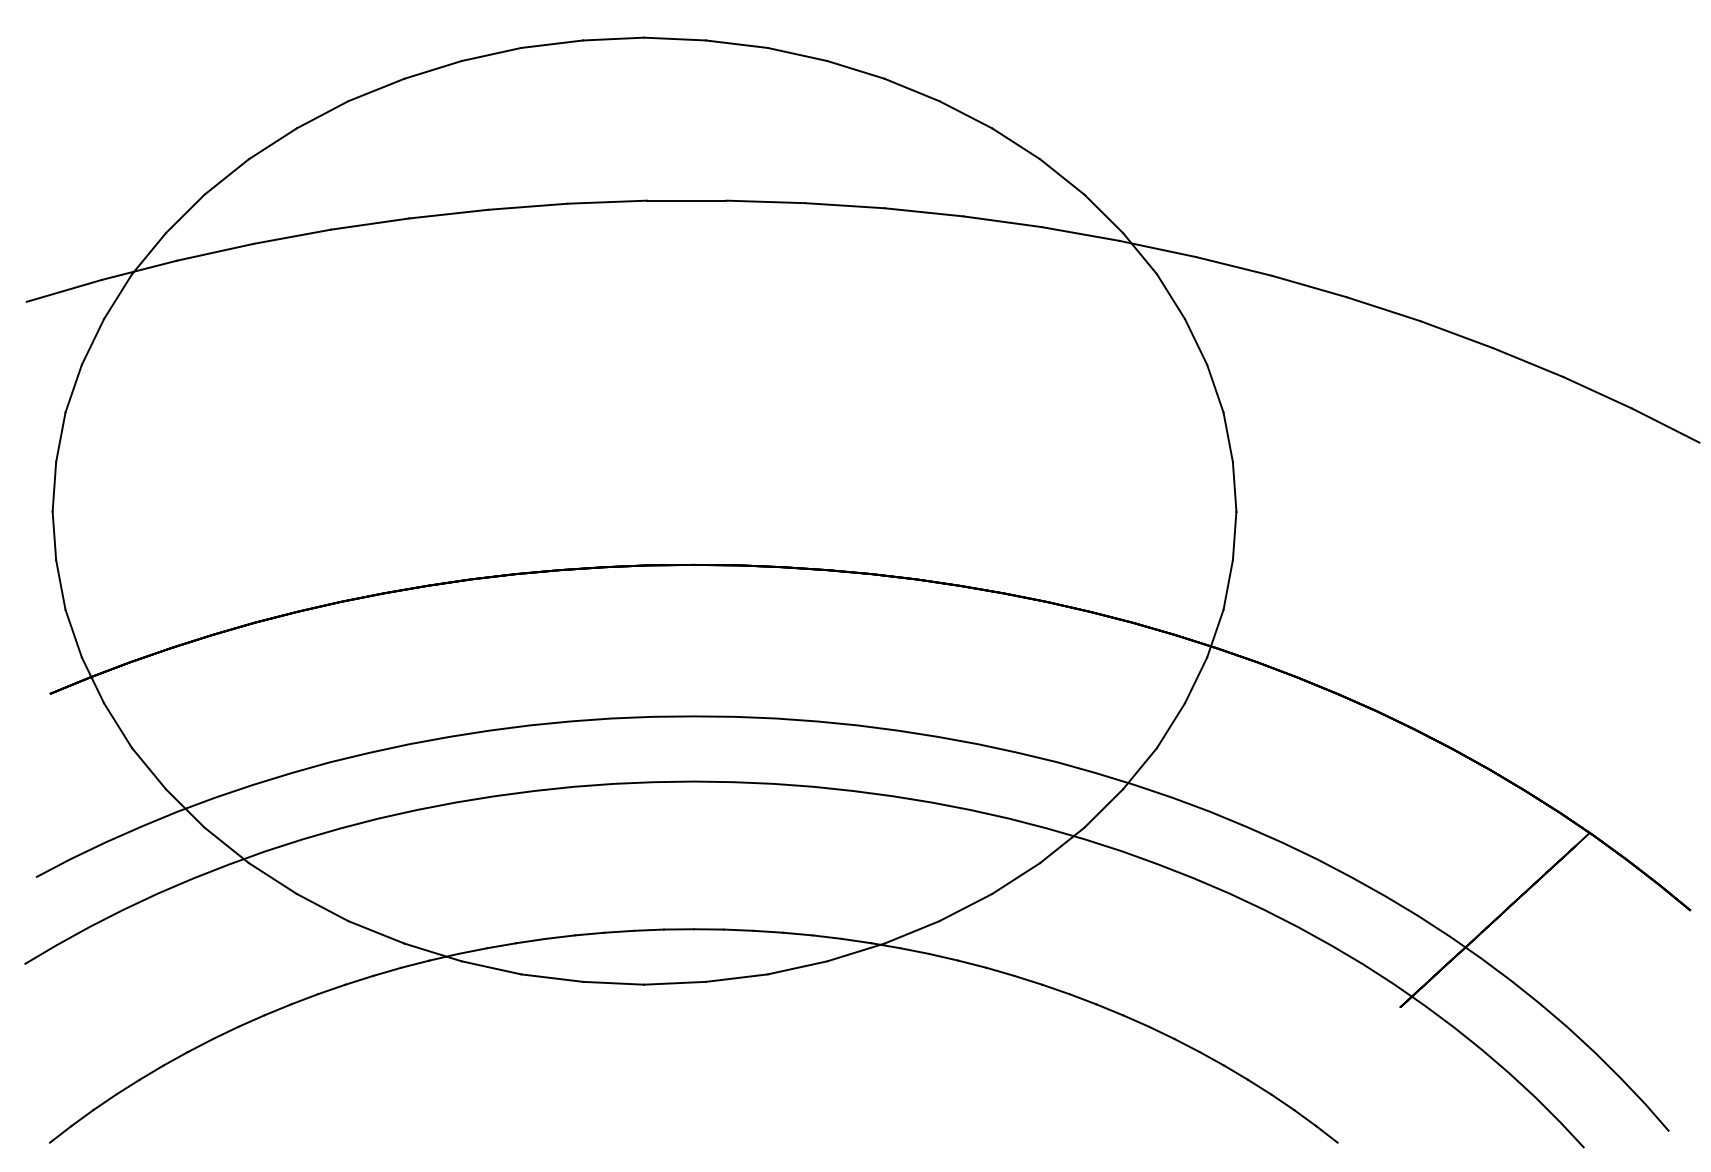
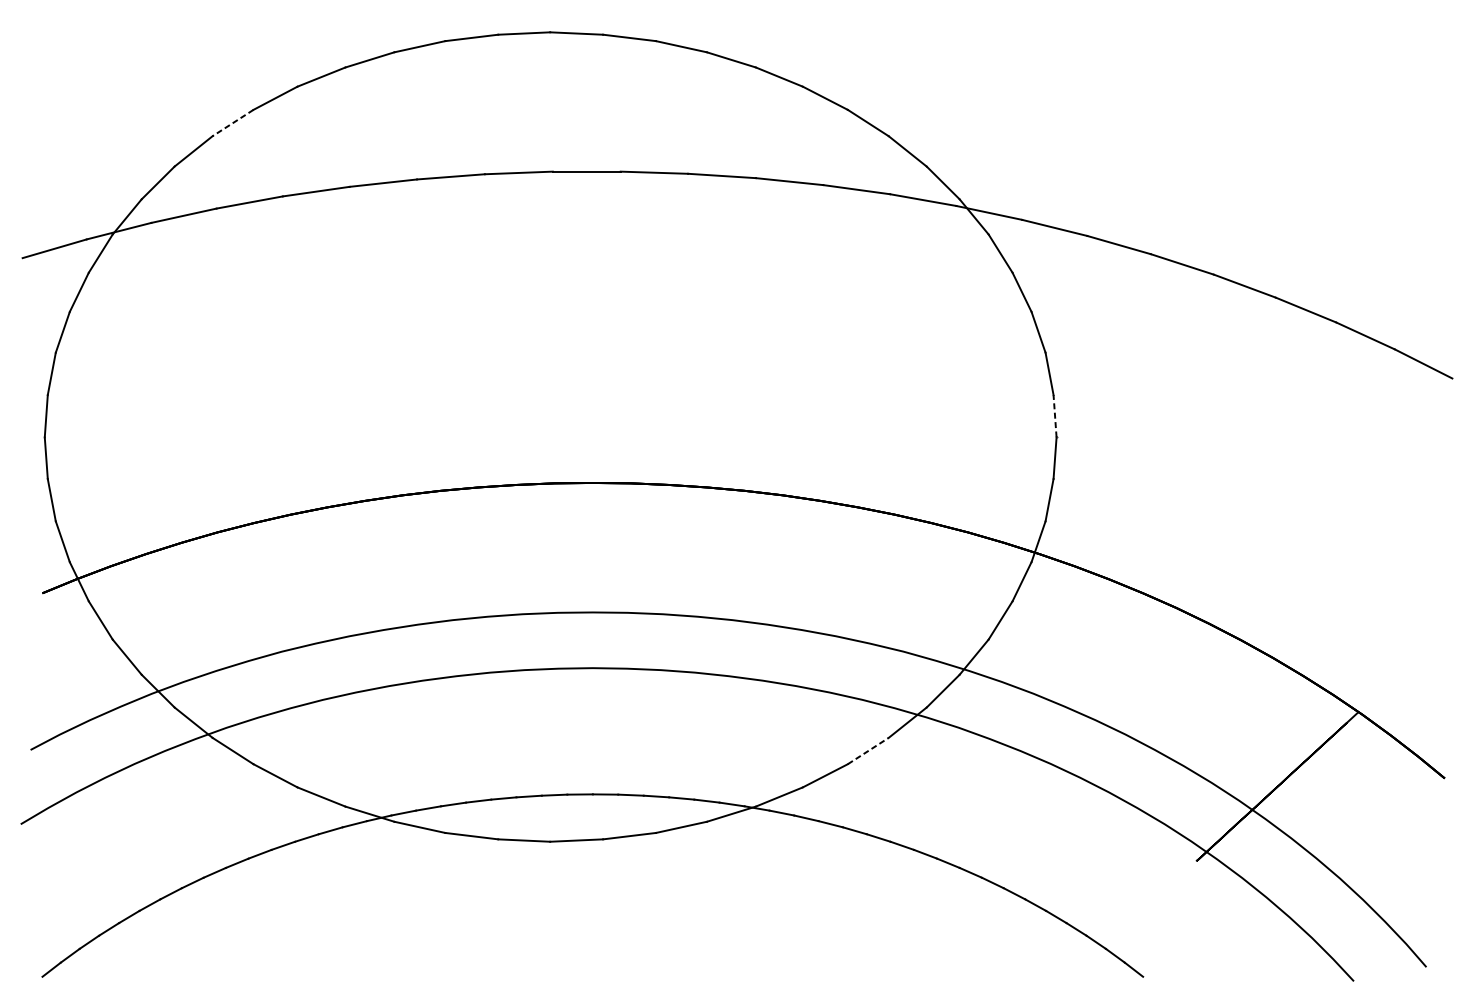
line: (272, 144) -> (232, 123), solid -> dashed
line: (1234, 486) -> (1054, 415), solid -> dashed
line: (1016, 878) -> (868, 750), solid -> dashed

